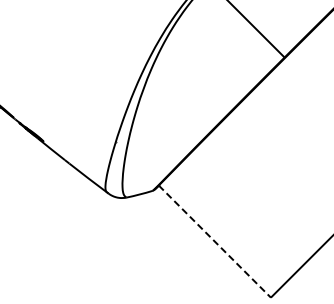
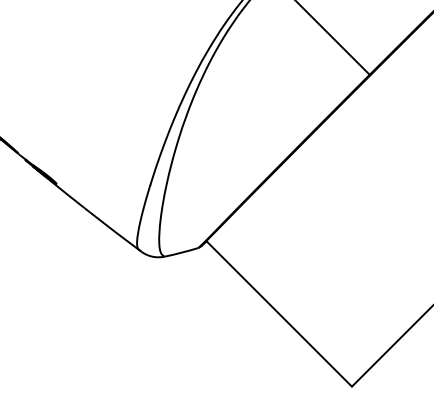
line: (215, 241) -> (279, 313), dashed -> solid

